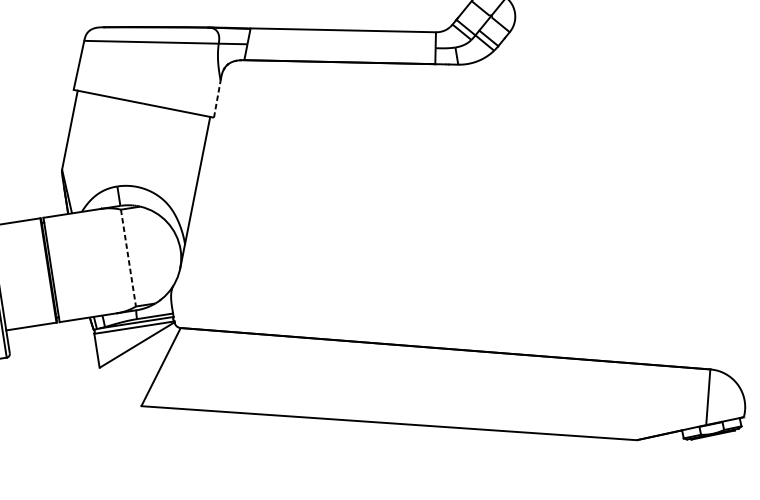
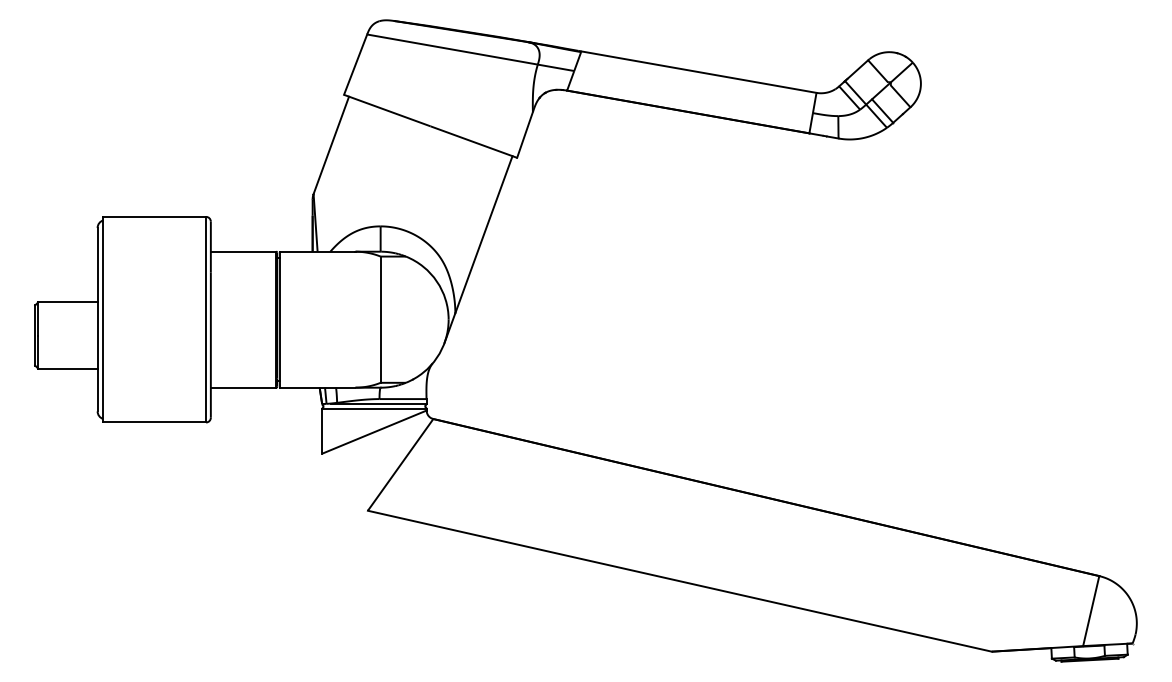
line: (217, 98) -> (525, 134), dashed -> solid
line: (128, 258) -> (380, 320), dashed -> solid

